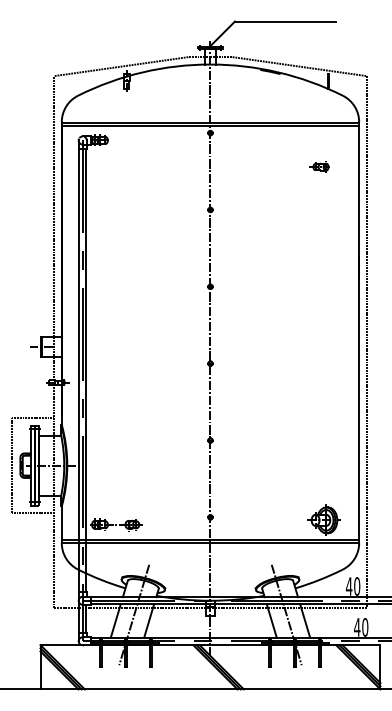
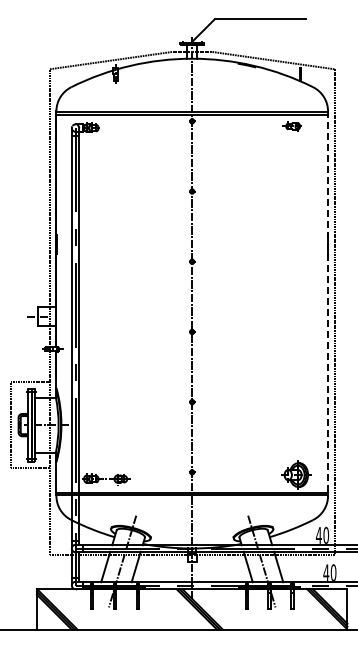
part: (319, 167) -> (291, 126), moved
line: (359, 332) -> (328, 303), solid -> dashed

